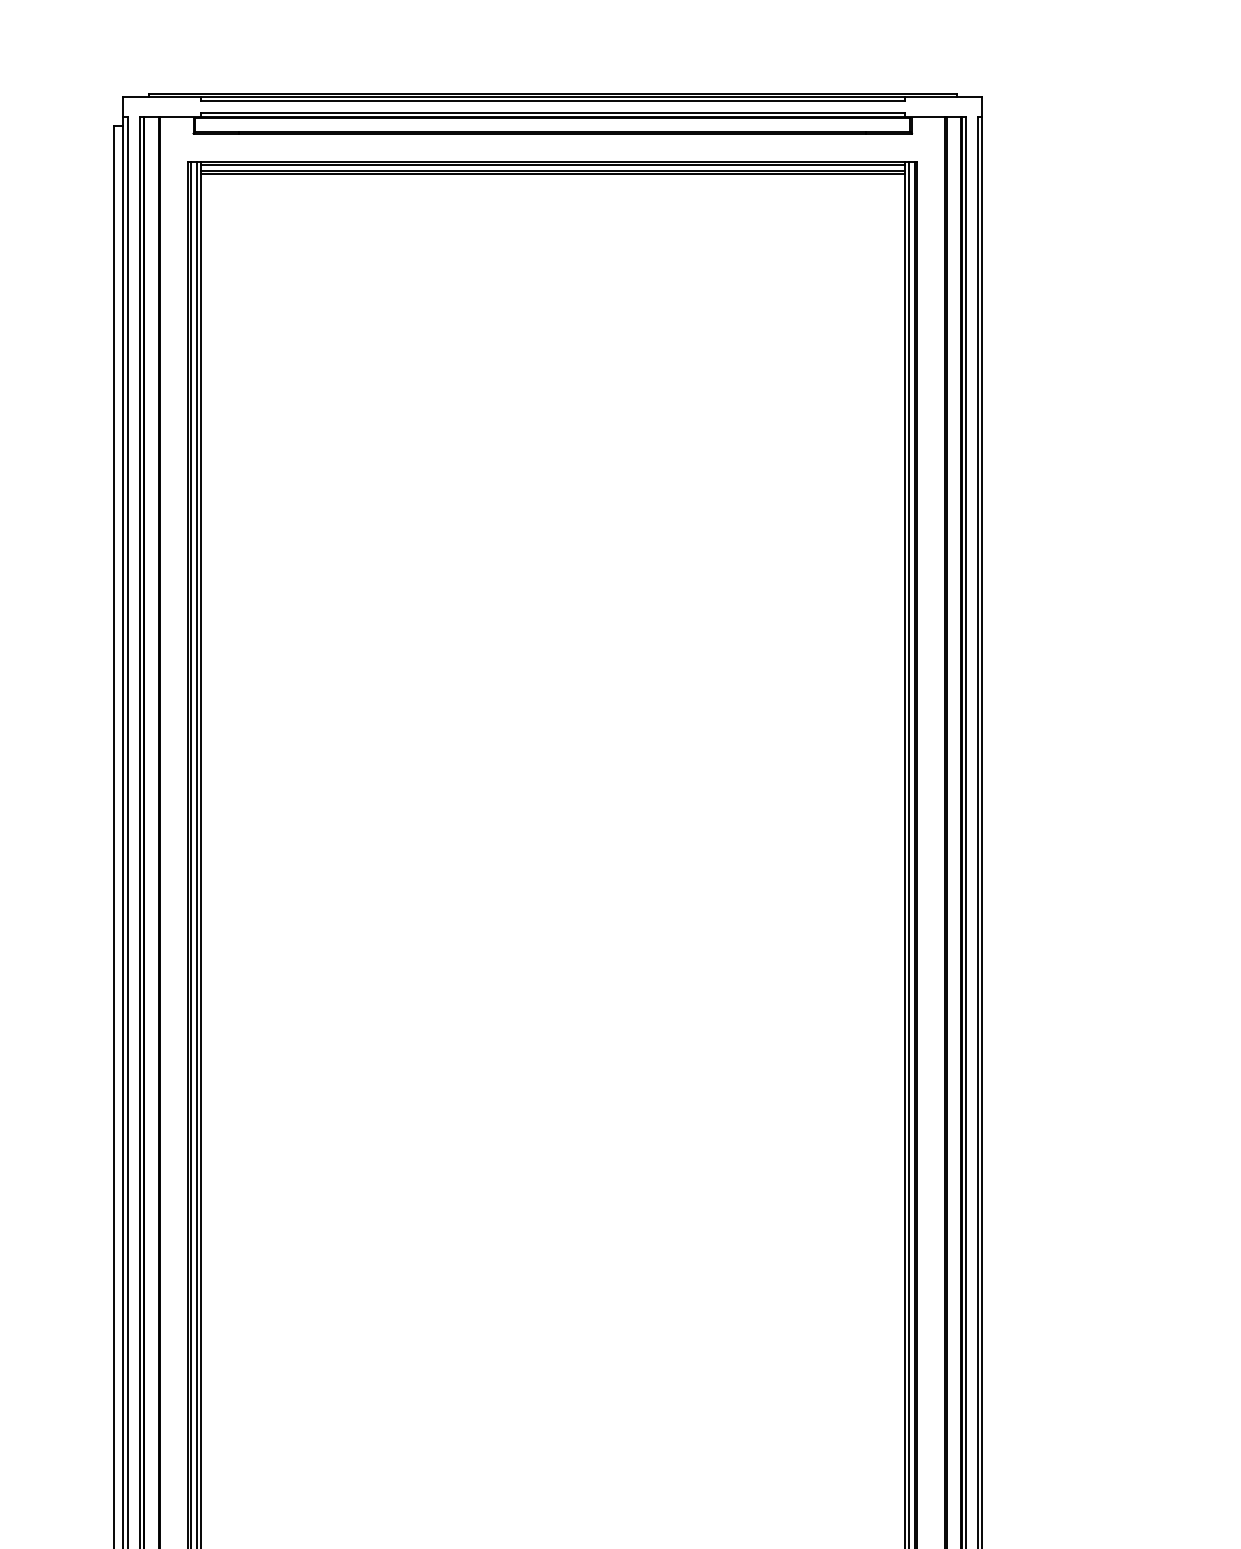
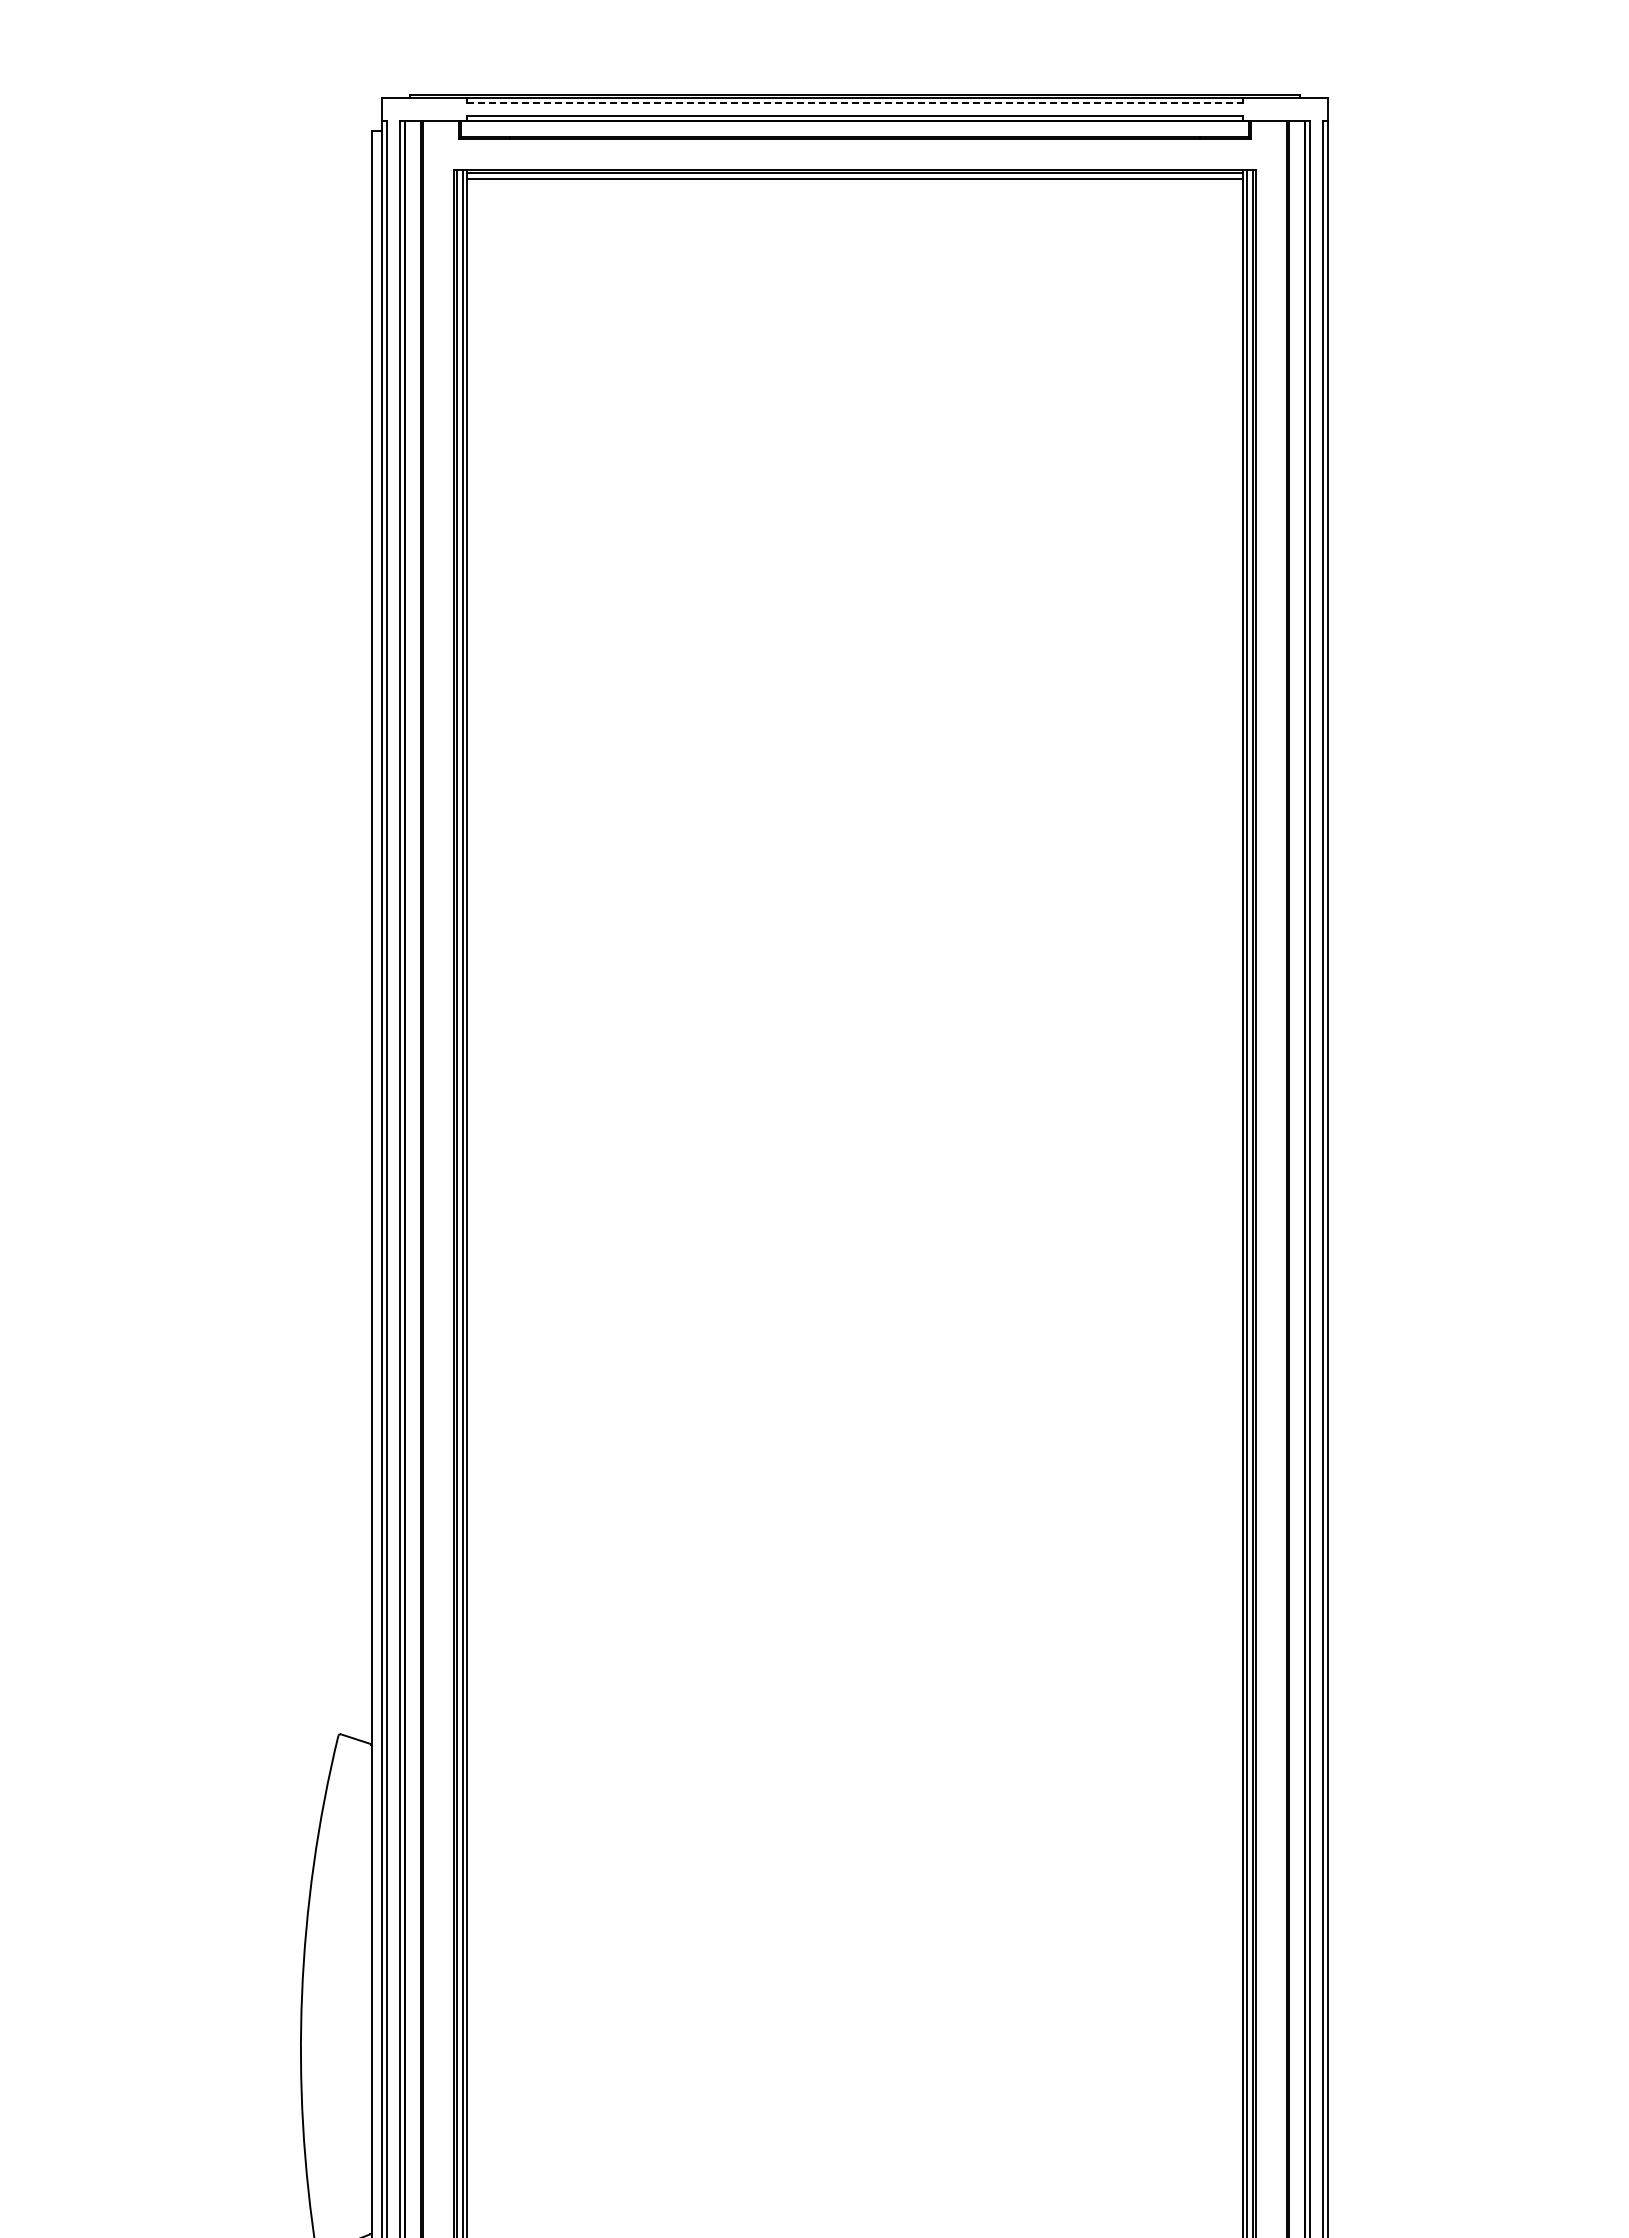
line: (553, 100) -> (855, 102), solid -> dashed
line: (552, 174) -> (854, 183), removed

